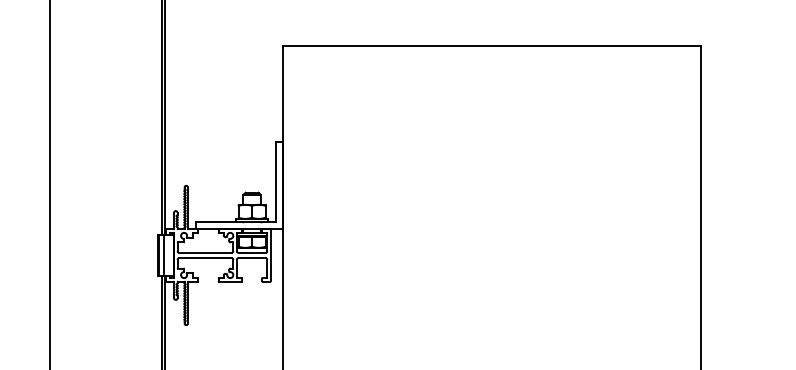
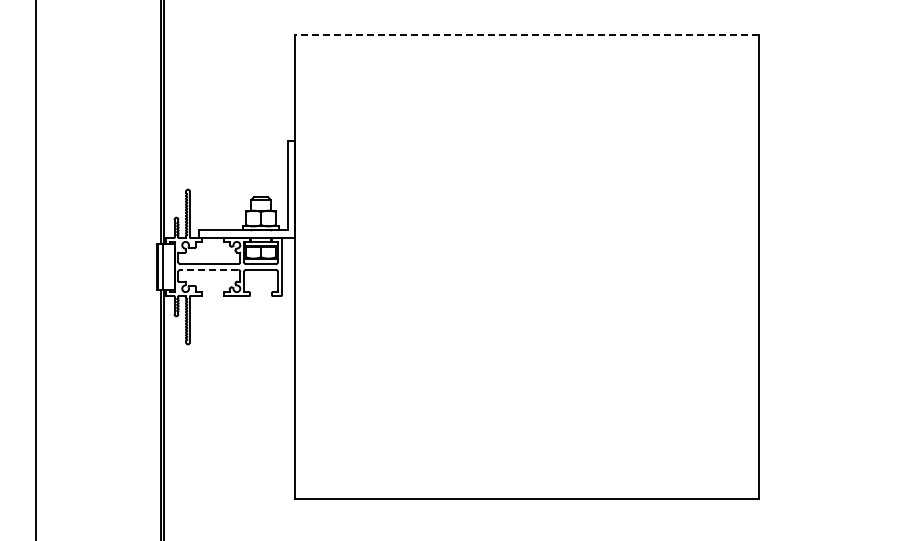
line: (491, 46) -> (526, 35), solid -> dashed
line: (204, 257) -> (208, 269), solid -> dashed

